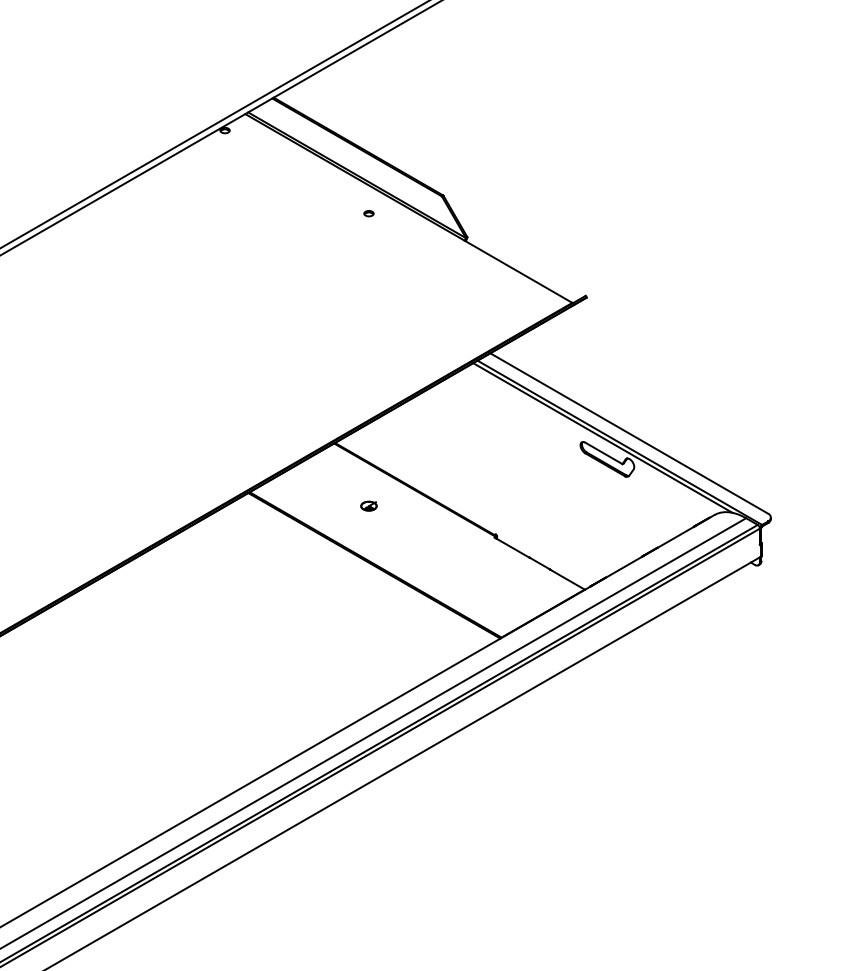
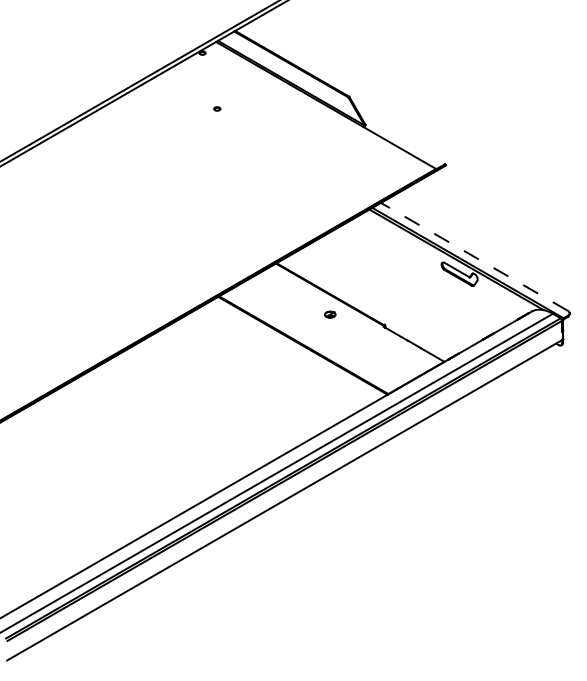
part: (369, 212) -> (217, 108), moved
line: (629, 433) -> (474, 256), solid -> dashed
part: (369, 505) -> (330, 314), moved

